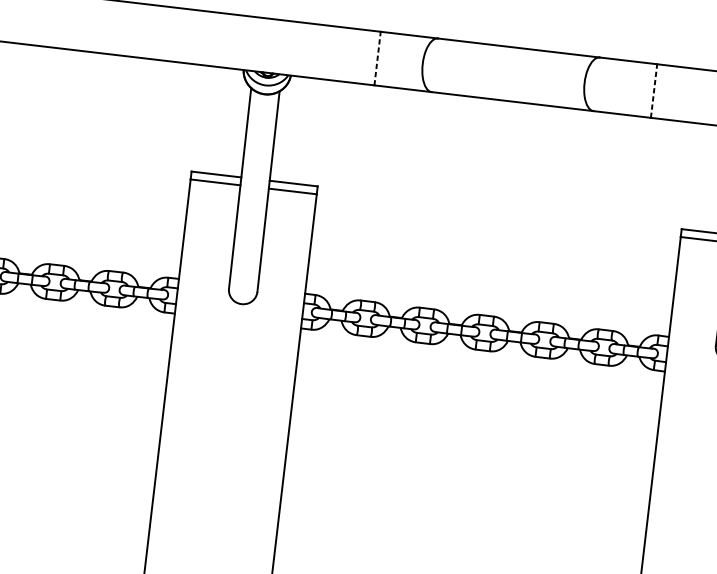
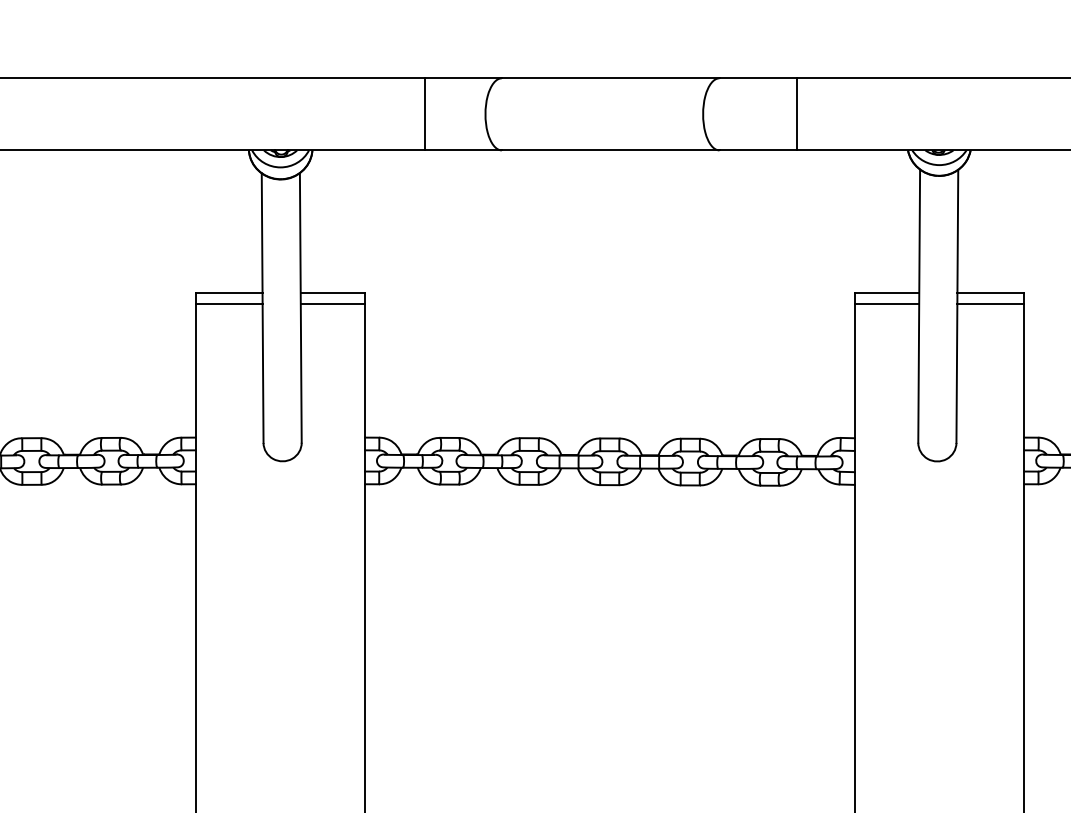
line: (377, 57) -> (424, 113), dashed -> solid
line: (654, 90) -> (796, 113), dashed -> solid

